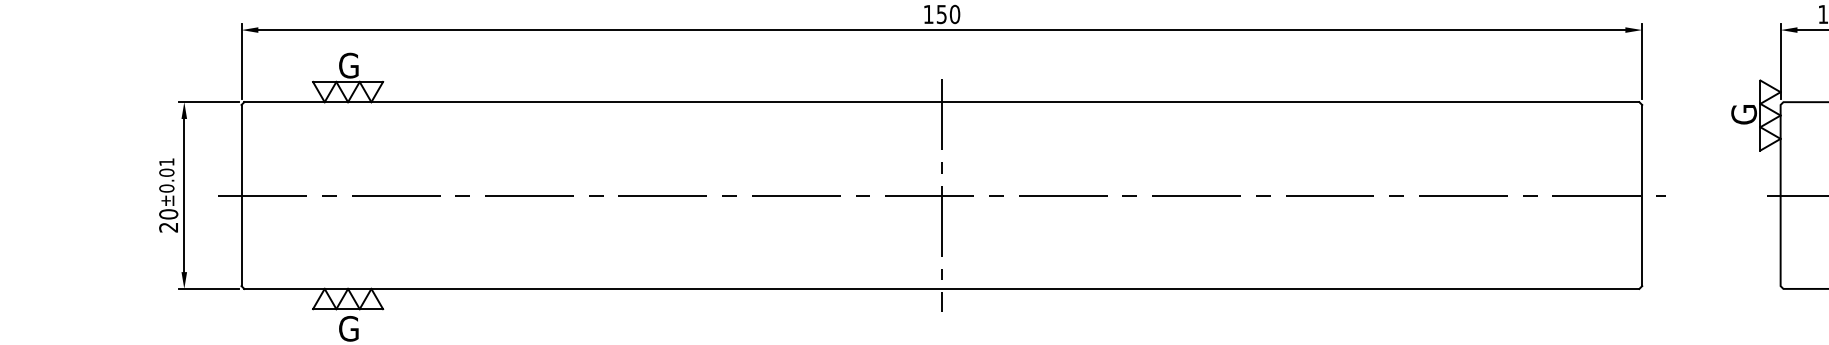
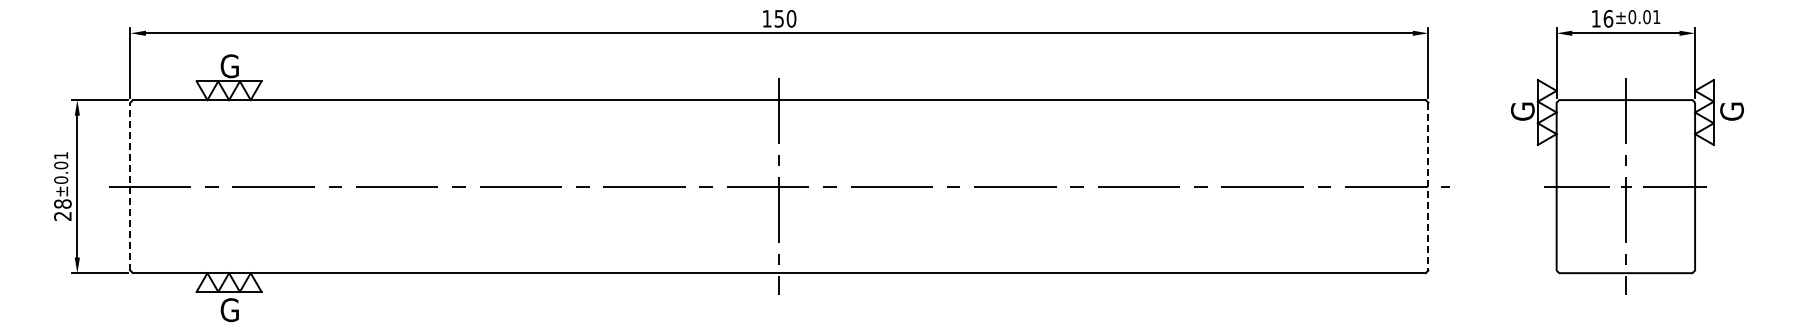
line: (241, 195) -> (130, 186), solid -> dashed
line: (1642, 195) -> (1428, 186), solid -> dashed
text: (168, 213) -> (62, 203), 20 -> 28

